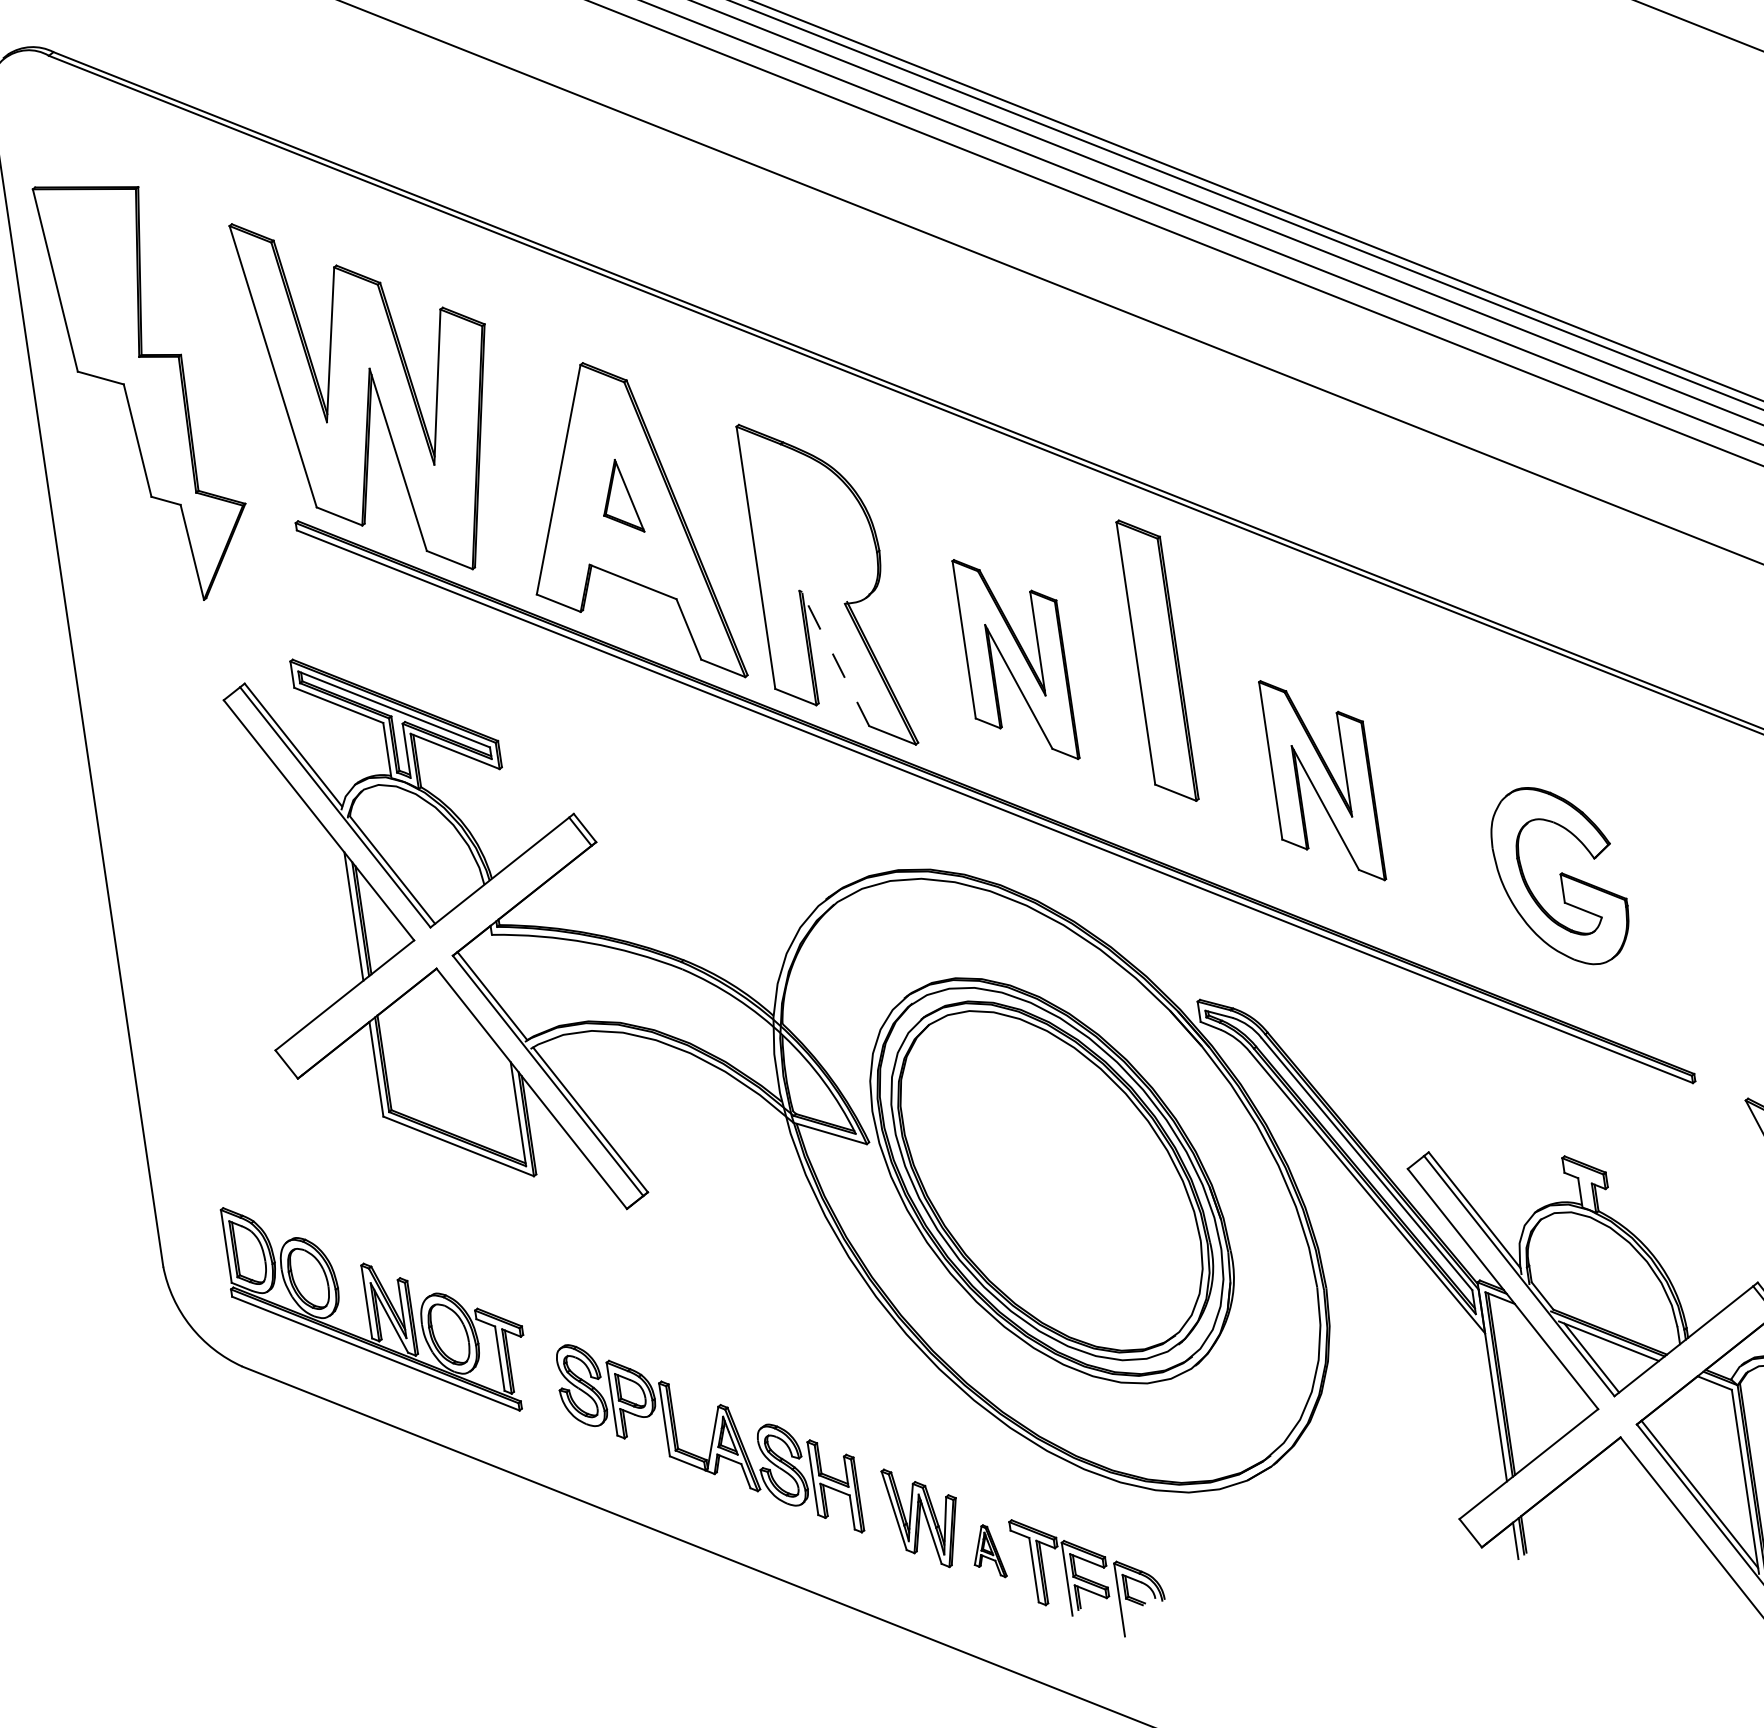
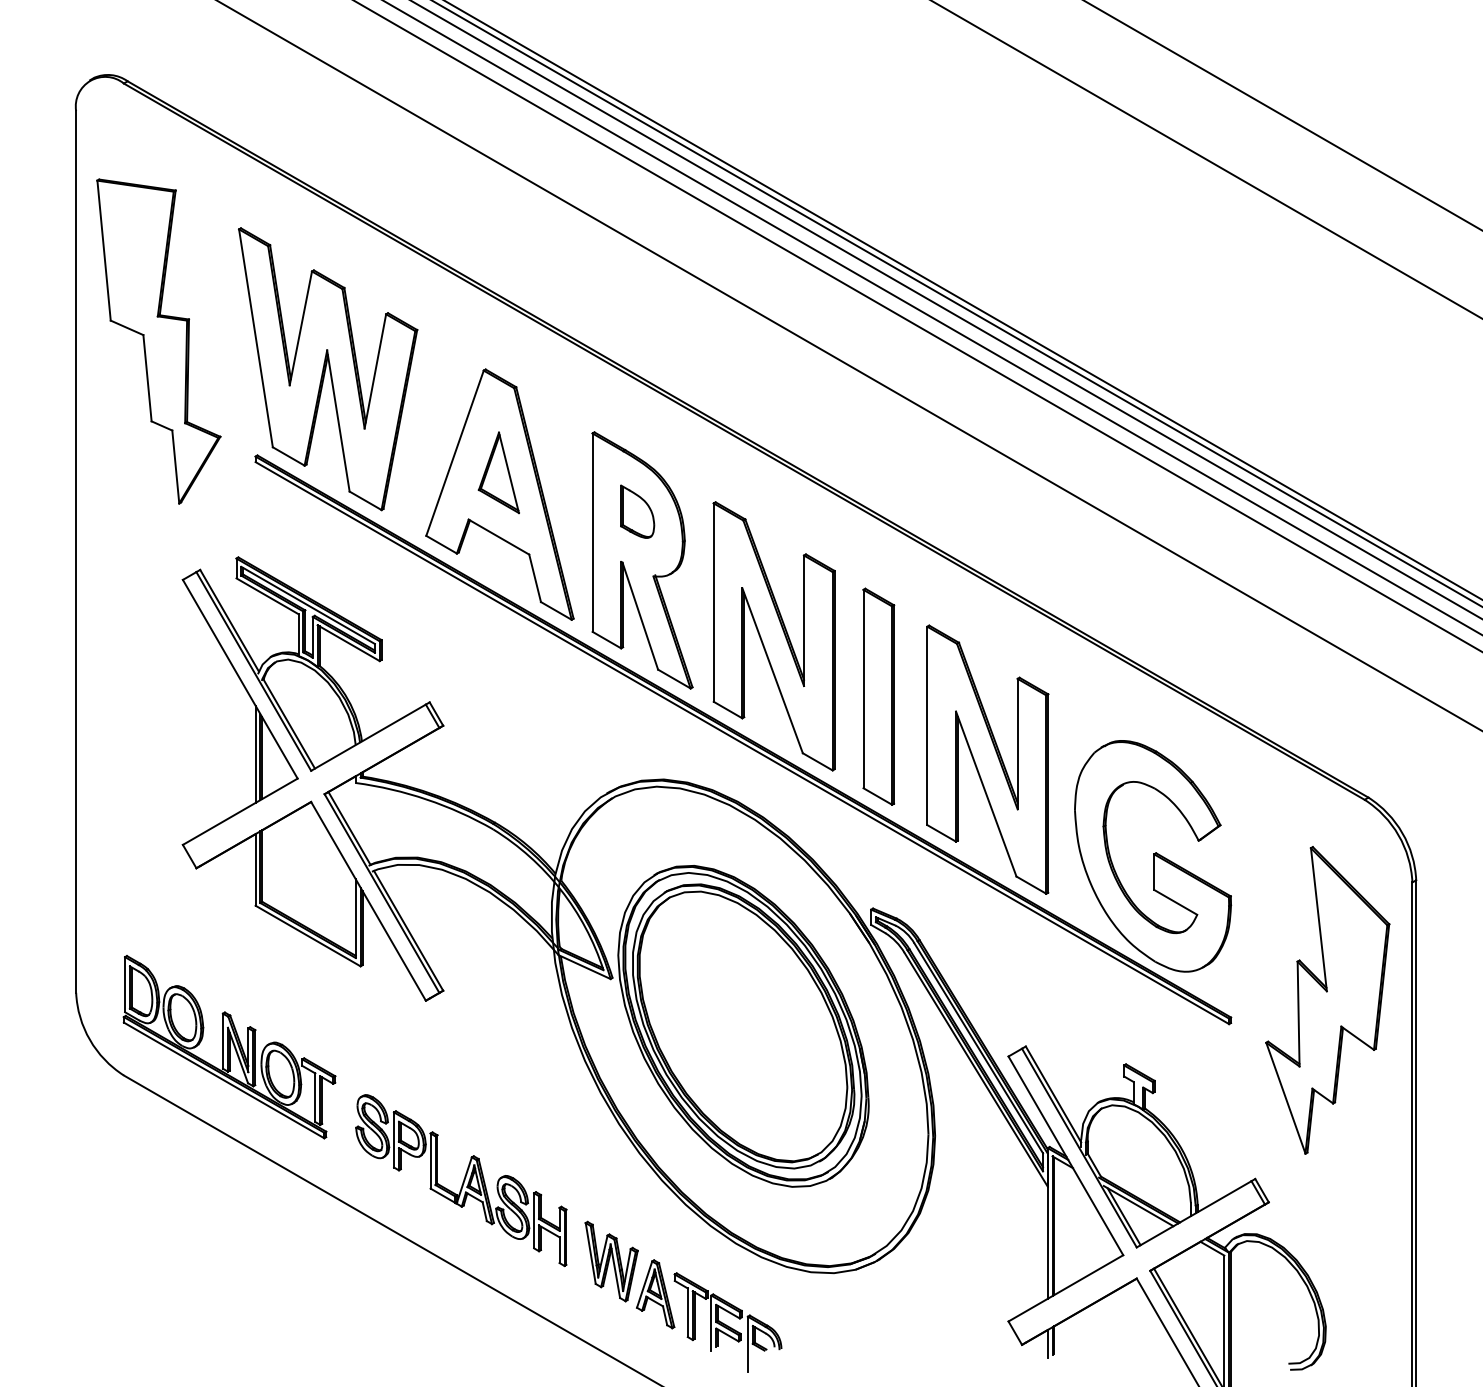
part: (619, 496) -> (498, 472), size x1.43
part: (811, 521) -> (637, 511), added
line: (835, 657) -> (640, 615), dashed -> solid
part: (1015, 659) -> (773, 636), size x1.67
part: (1157, 660) -> (878, 696), moved
part: (1322, 780) -> (987, 759), size x1.67
part: (1560, 876) -> (1153, 856), size x1.67
part: (987, 1552) -> (655, 1294), size x1.67

